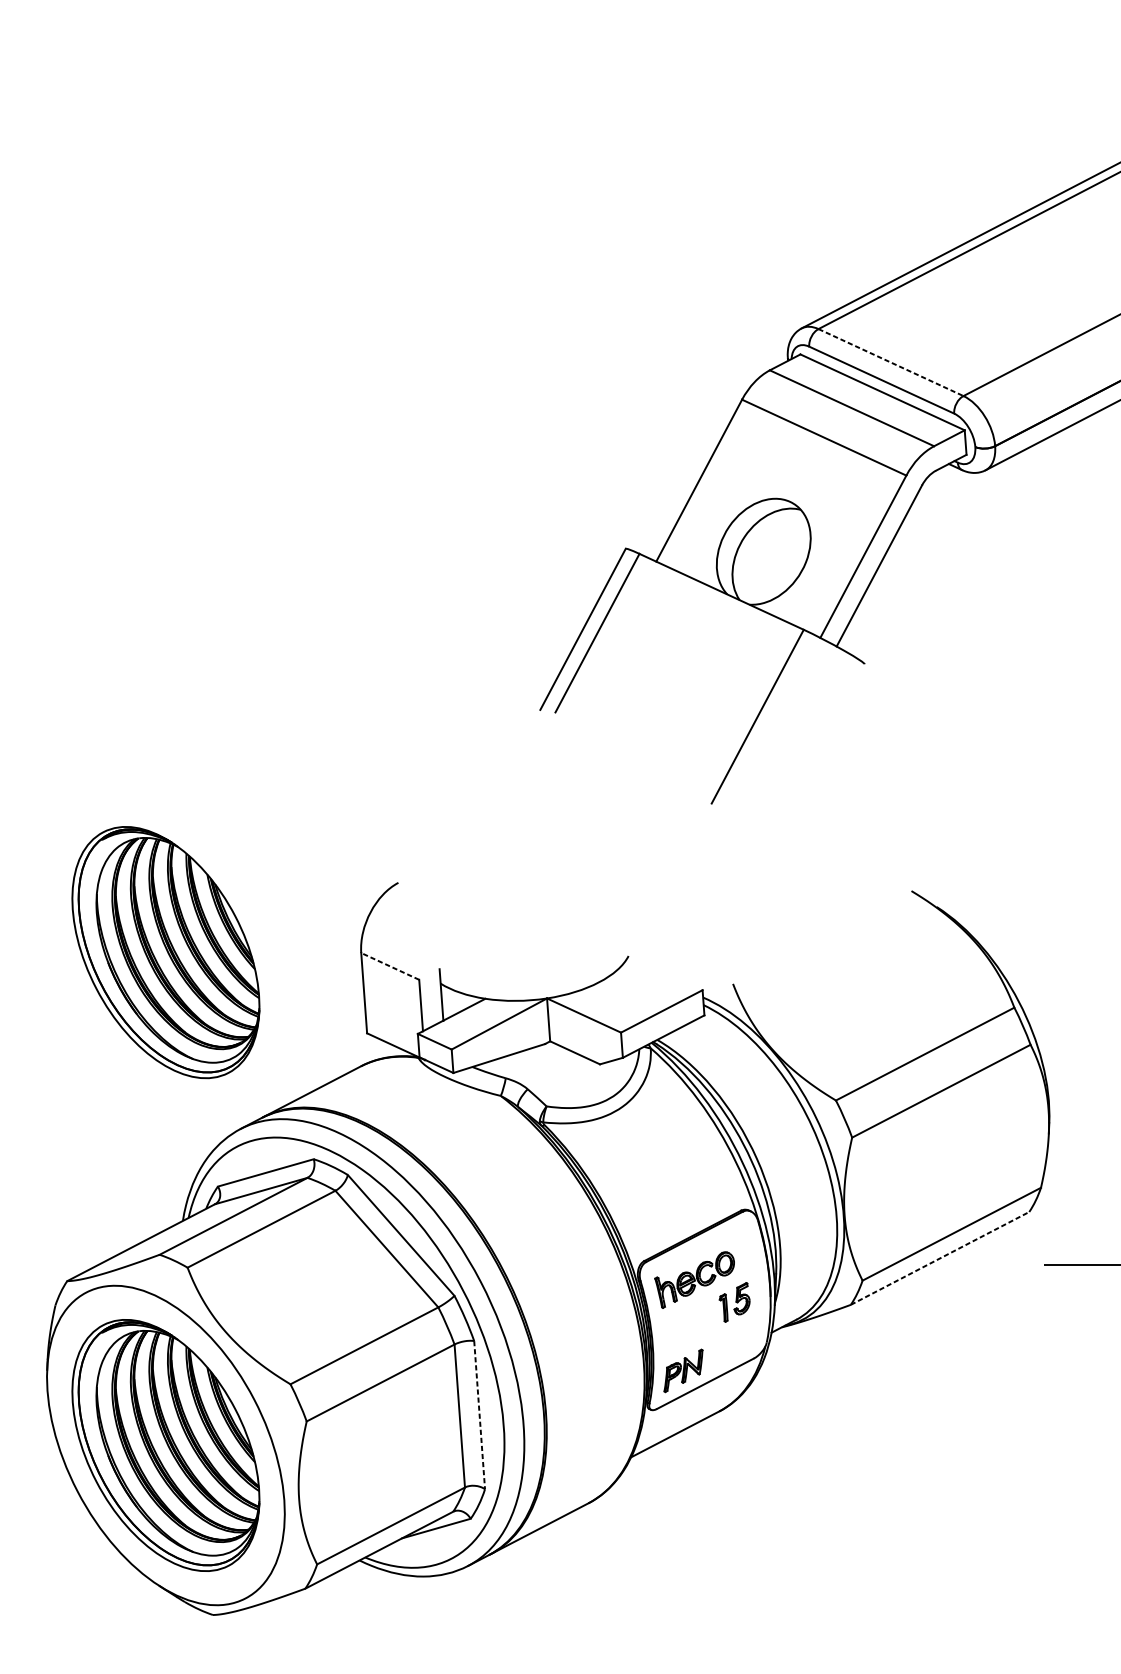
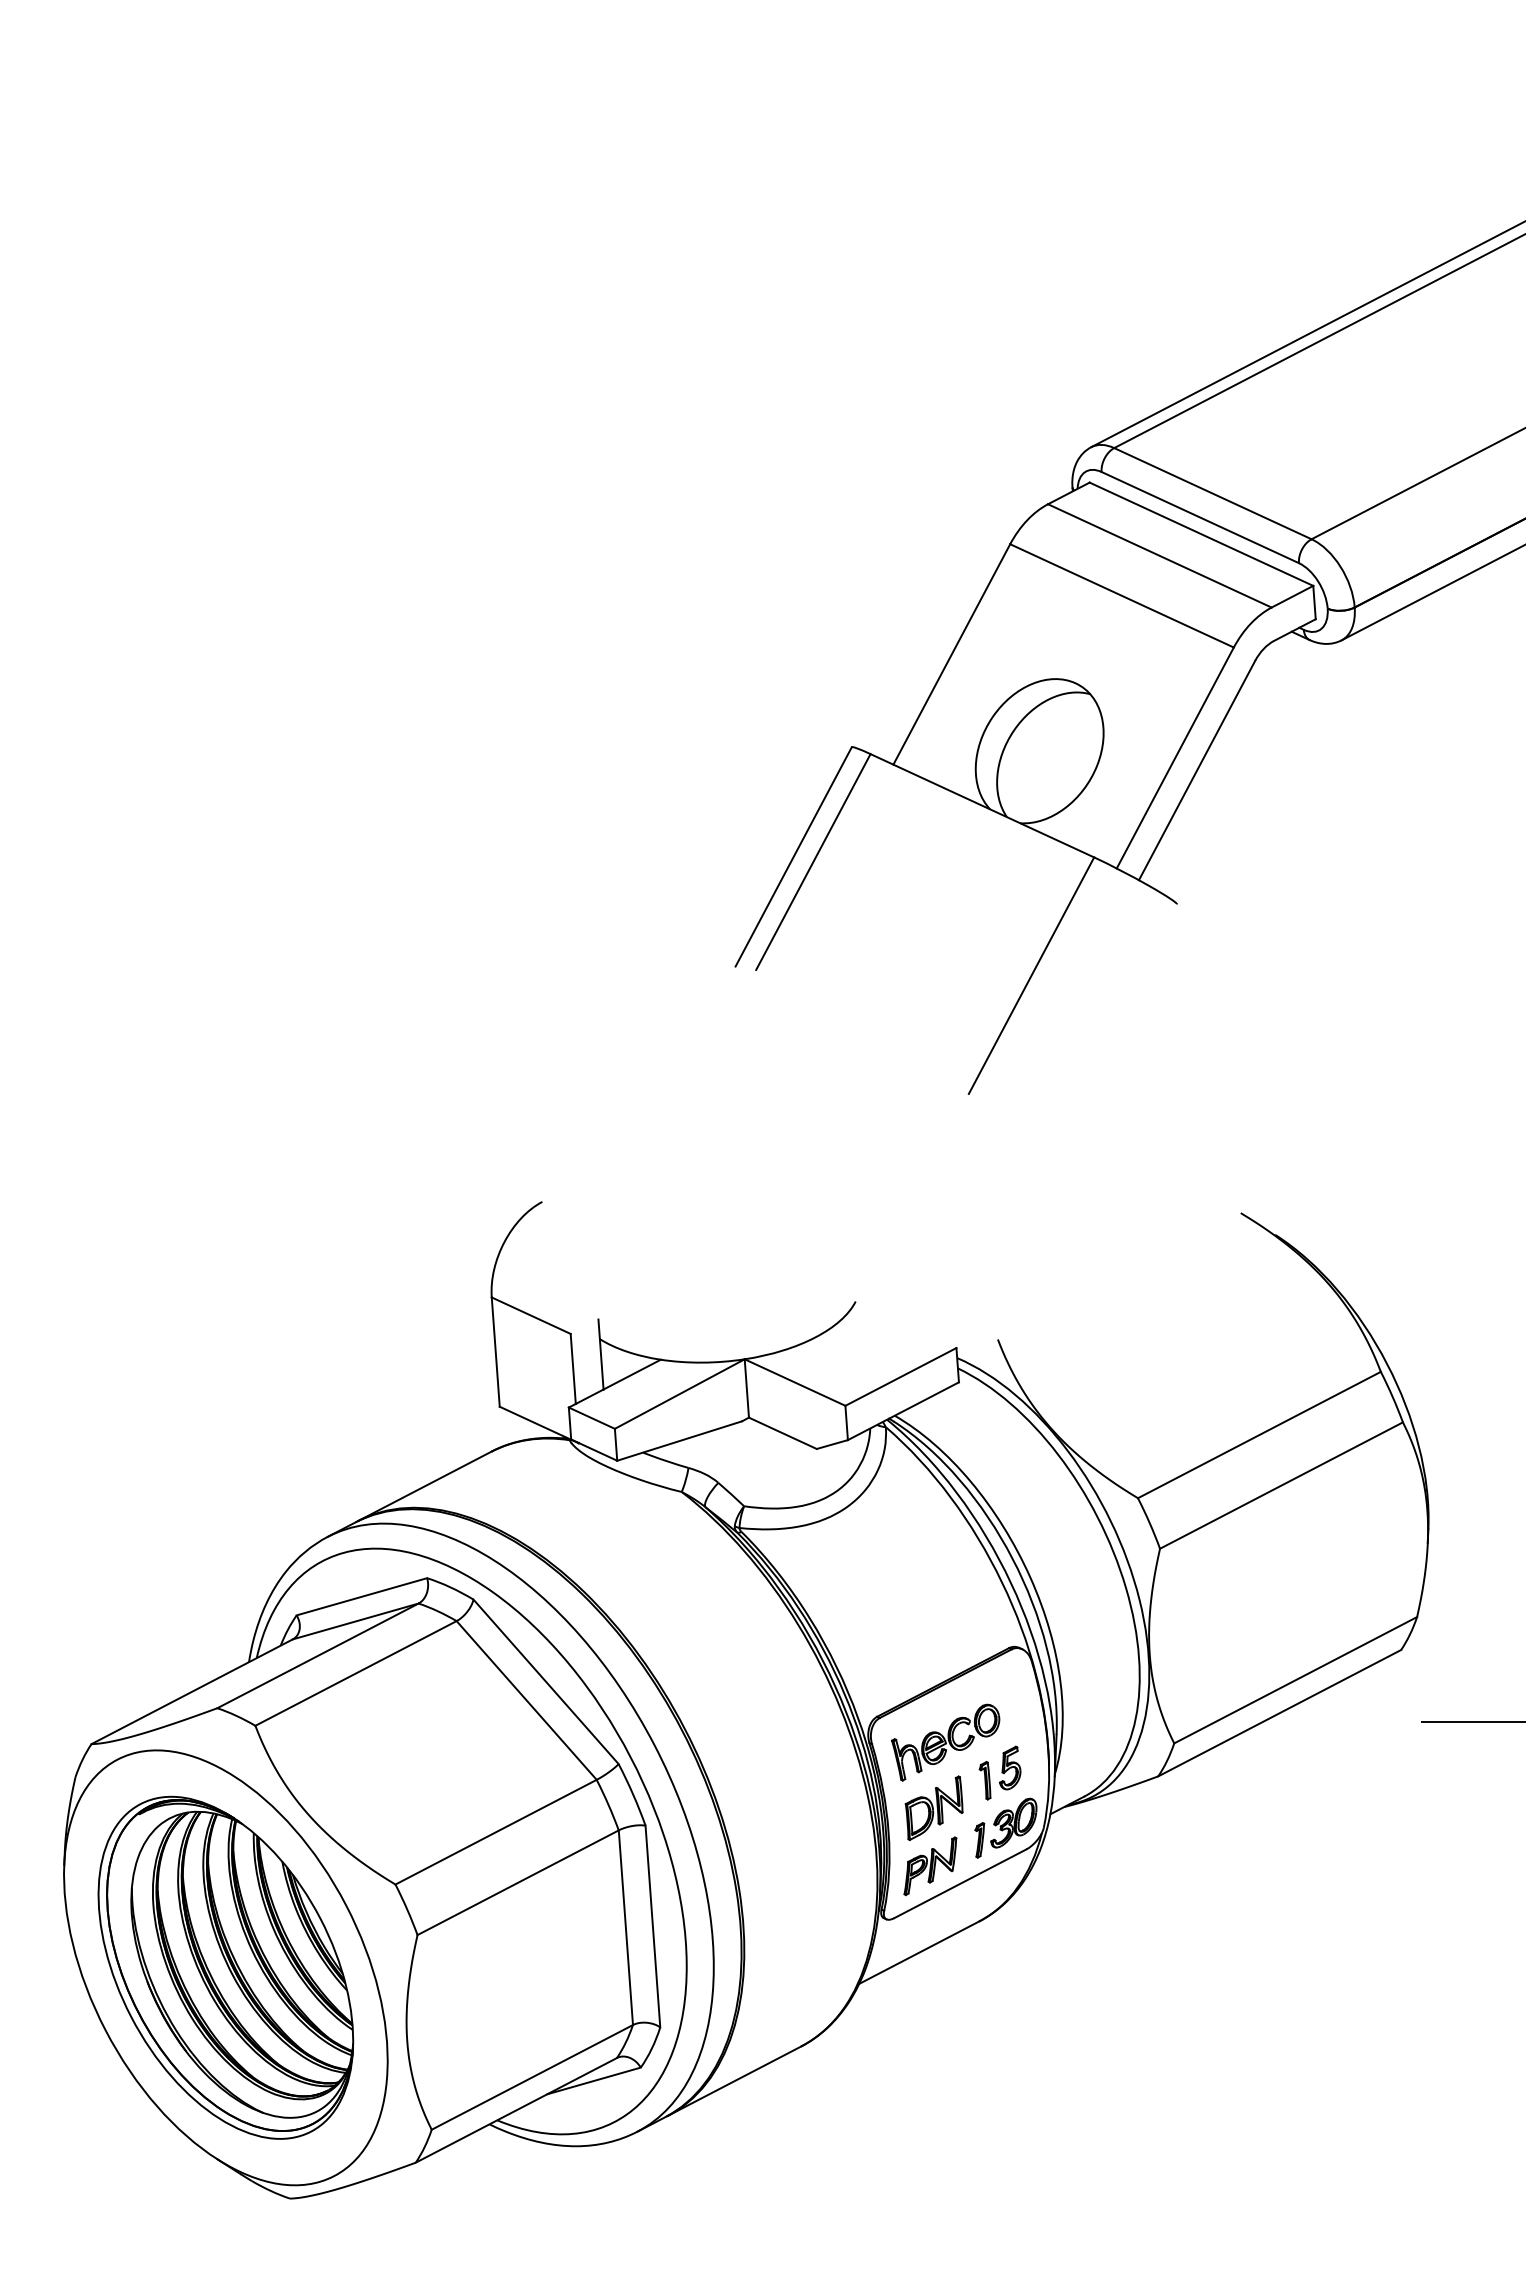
line: (890, 362) -> (1212, 493), dashed -> solid
part: (165, 952) -> (225, 1296), removed
line: (389, 966) -> (530, 1315), dashed -> solid
line: (939, 1258) -> (1279, 1713), dashed -> solid
part: (685, 1327) -> (933, 1807), added
part: (738, 1342) -> (1005, 1827), added
line: (479, 1415) -> (652, 1927), dashed -> solid

